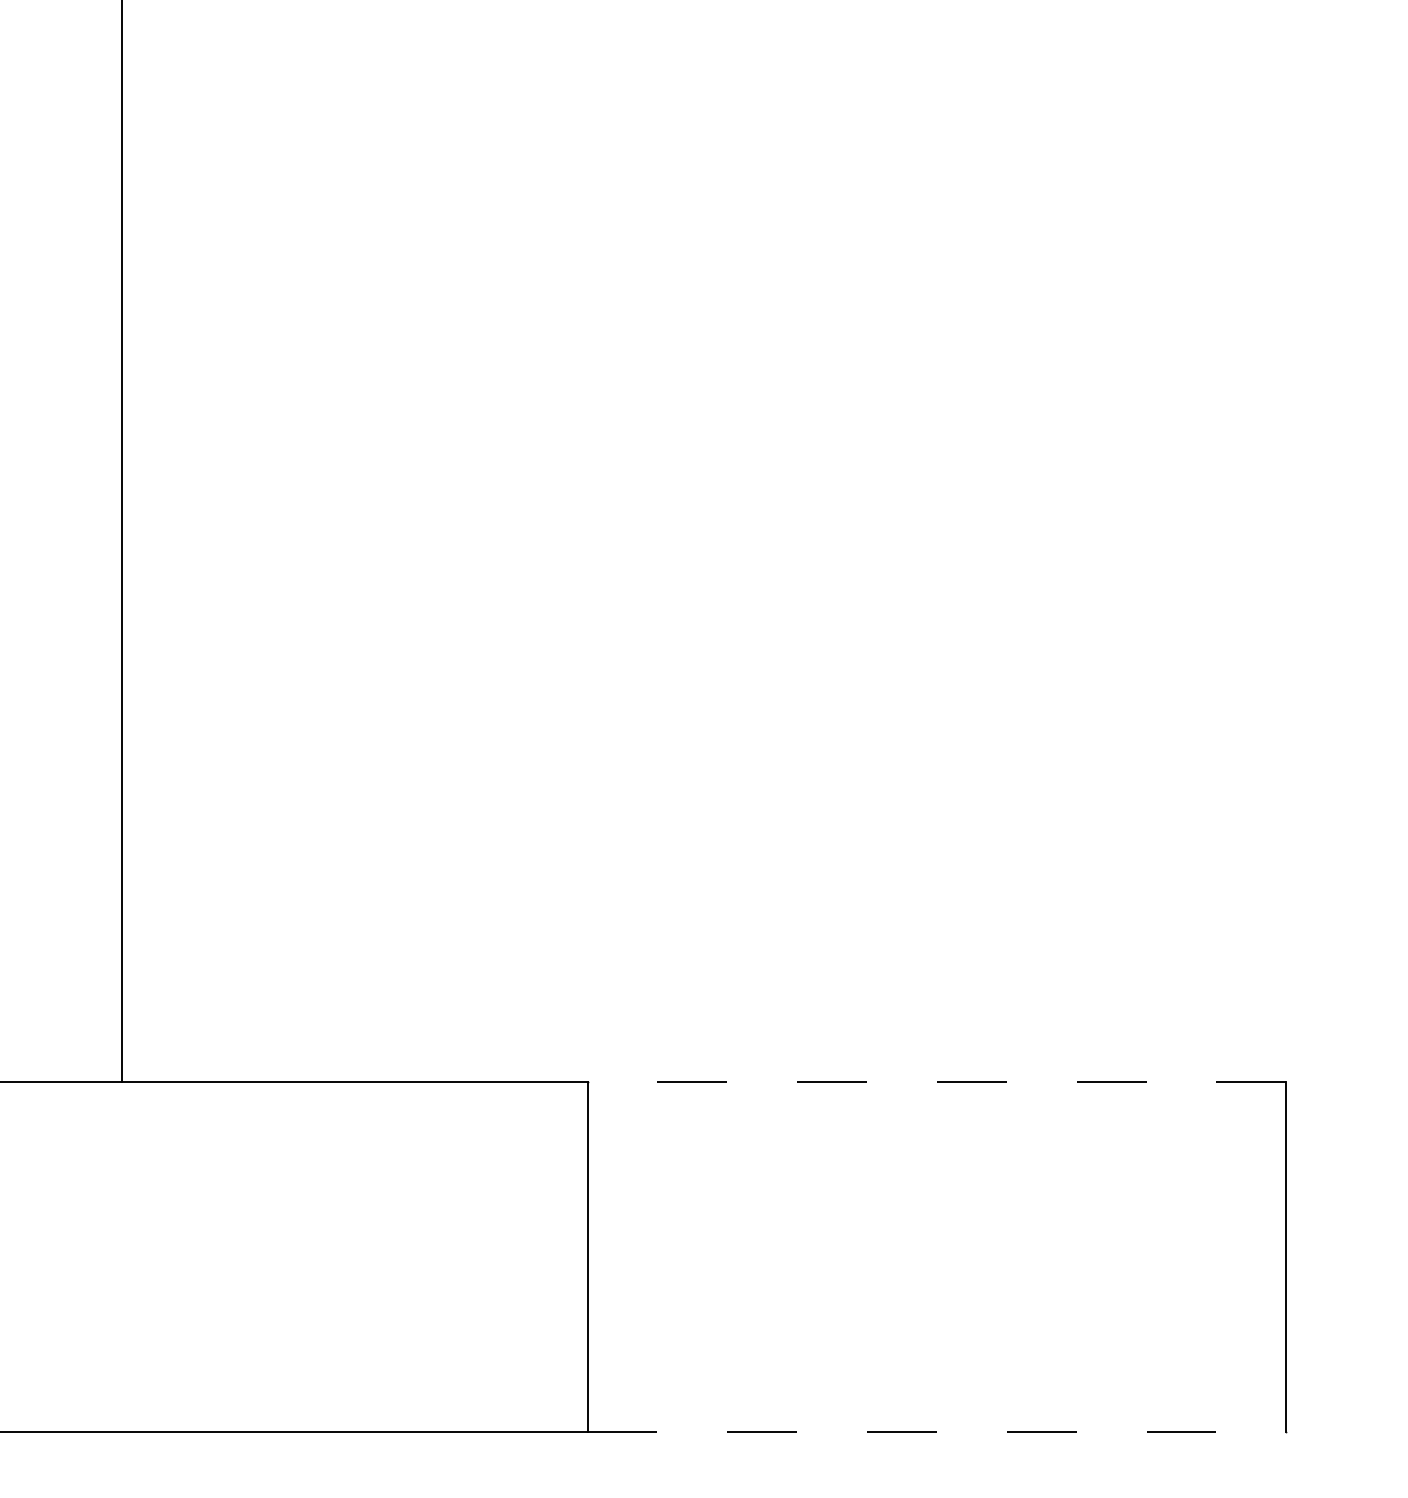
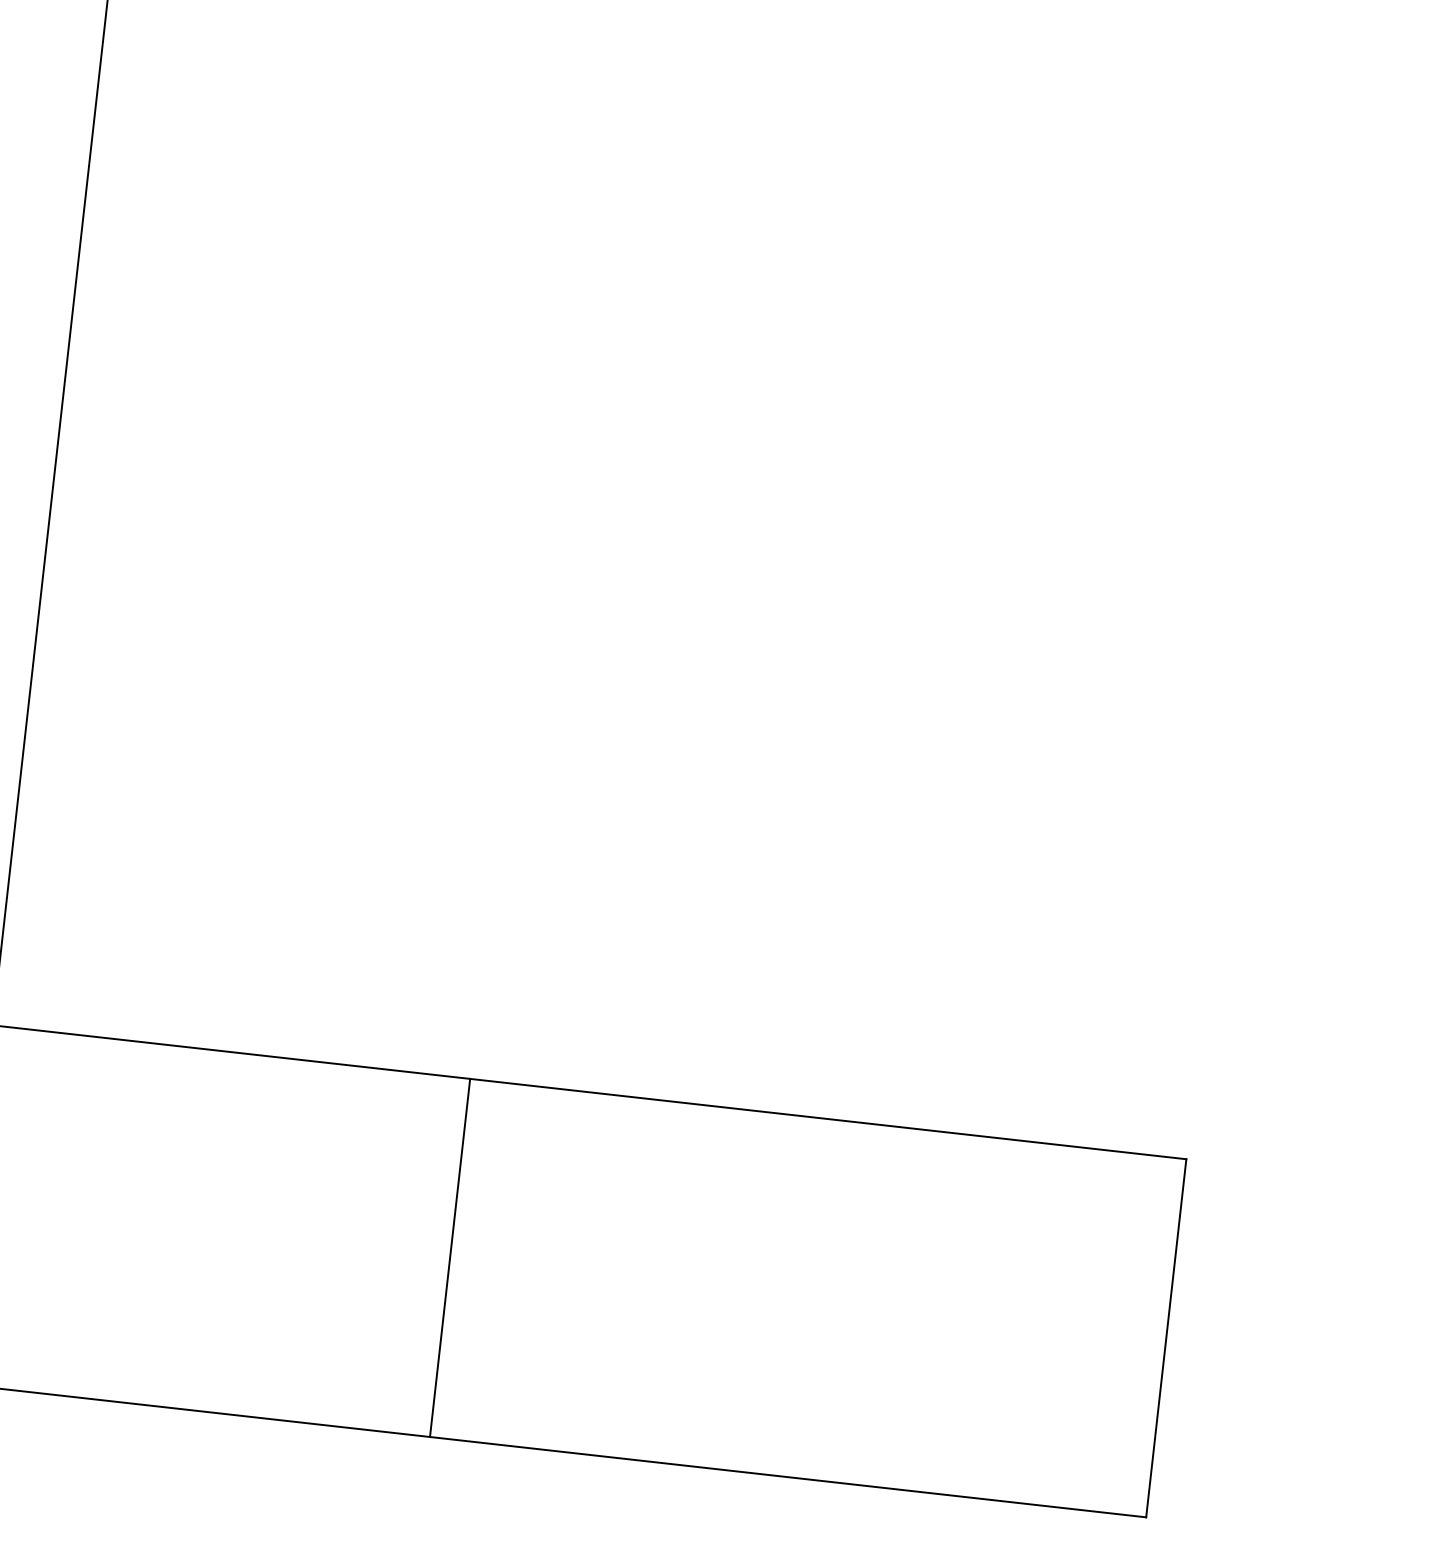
line: (936, 1082) -> (827, 1119), dashed -> solid
line: (937, 1431) -> (788, 1476), dashed -> solid

